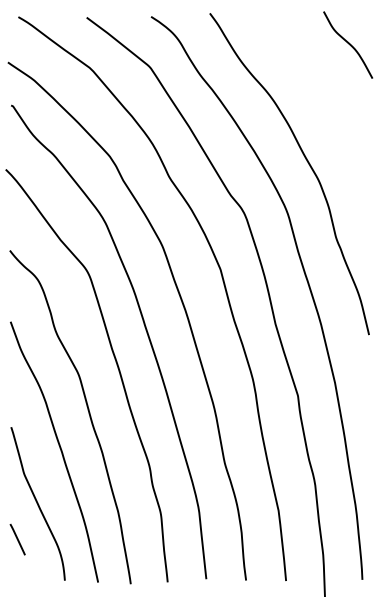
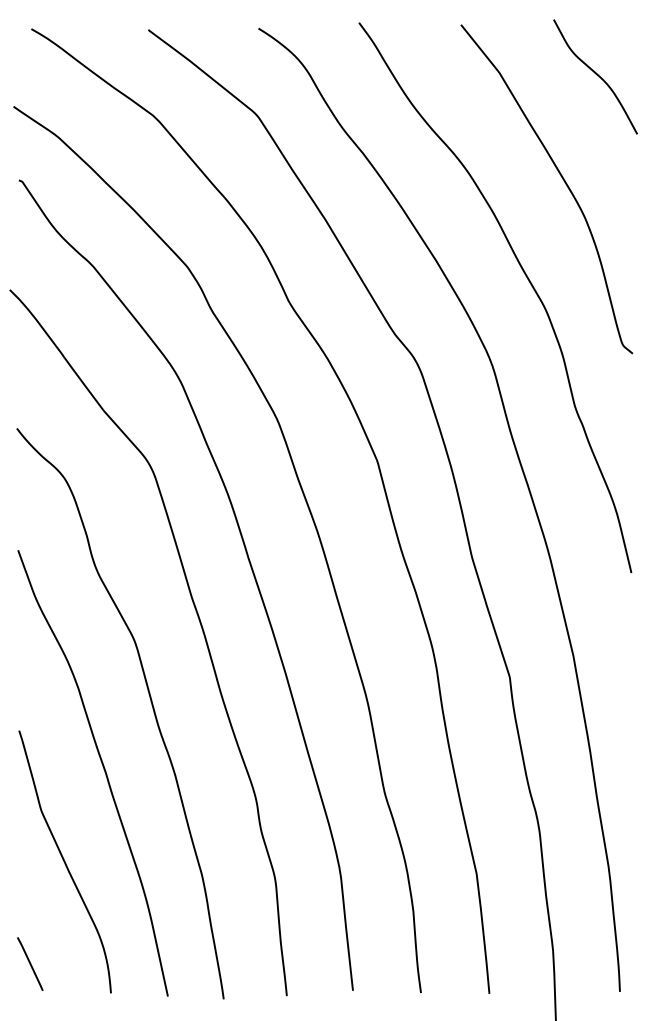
curve: (328, 105) -> (561, 180), added
line: (17, 539) -> (29, 963), moved

